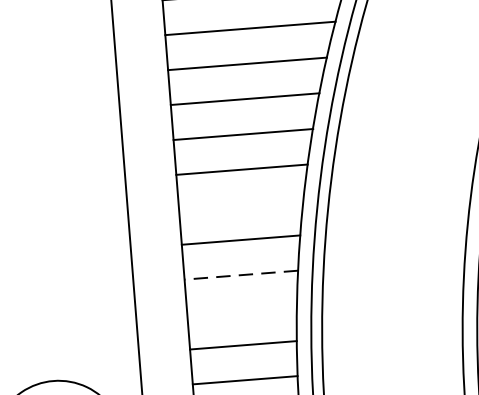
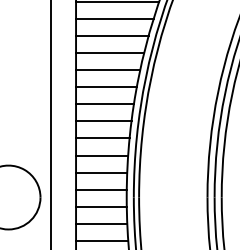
line: (241, 205) -> (106, 87), added
line: (240, 275) -> (103, 121), dashed -> solid
line: (241, 310) -> (102, 138), added

